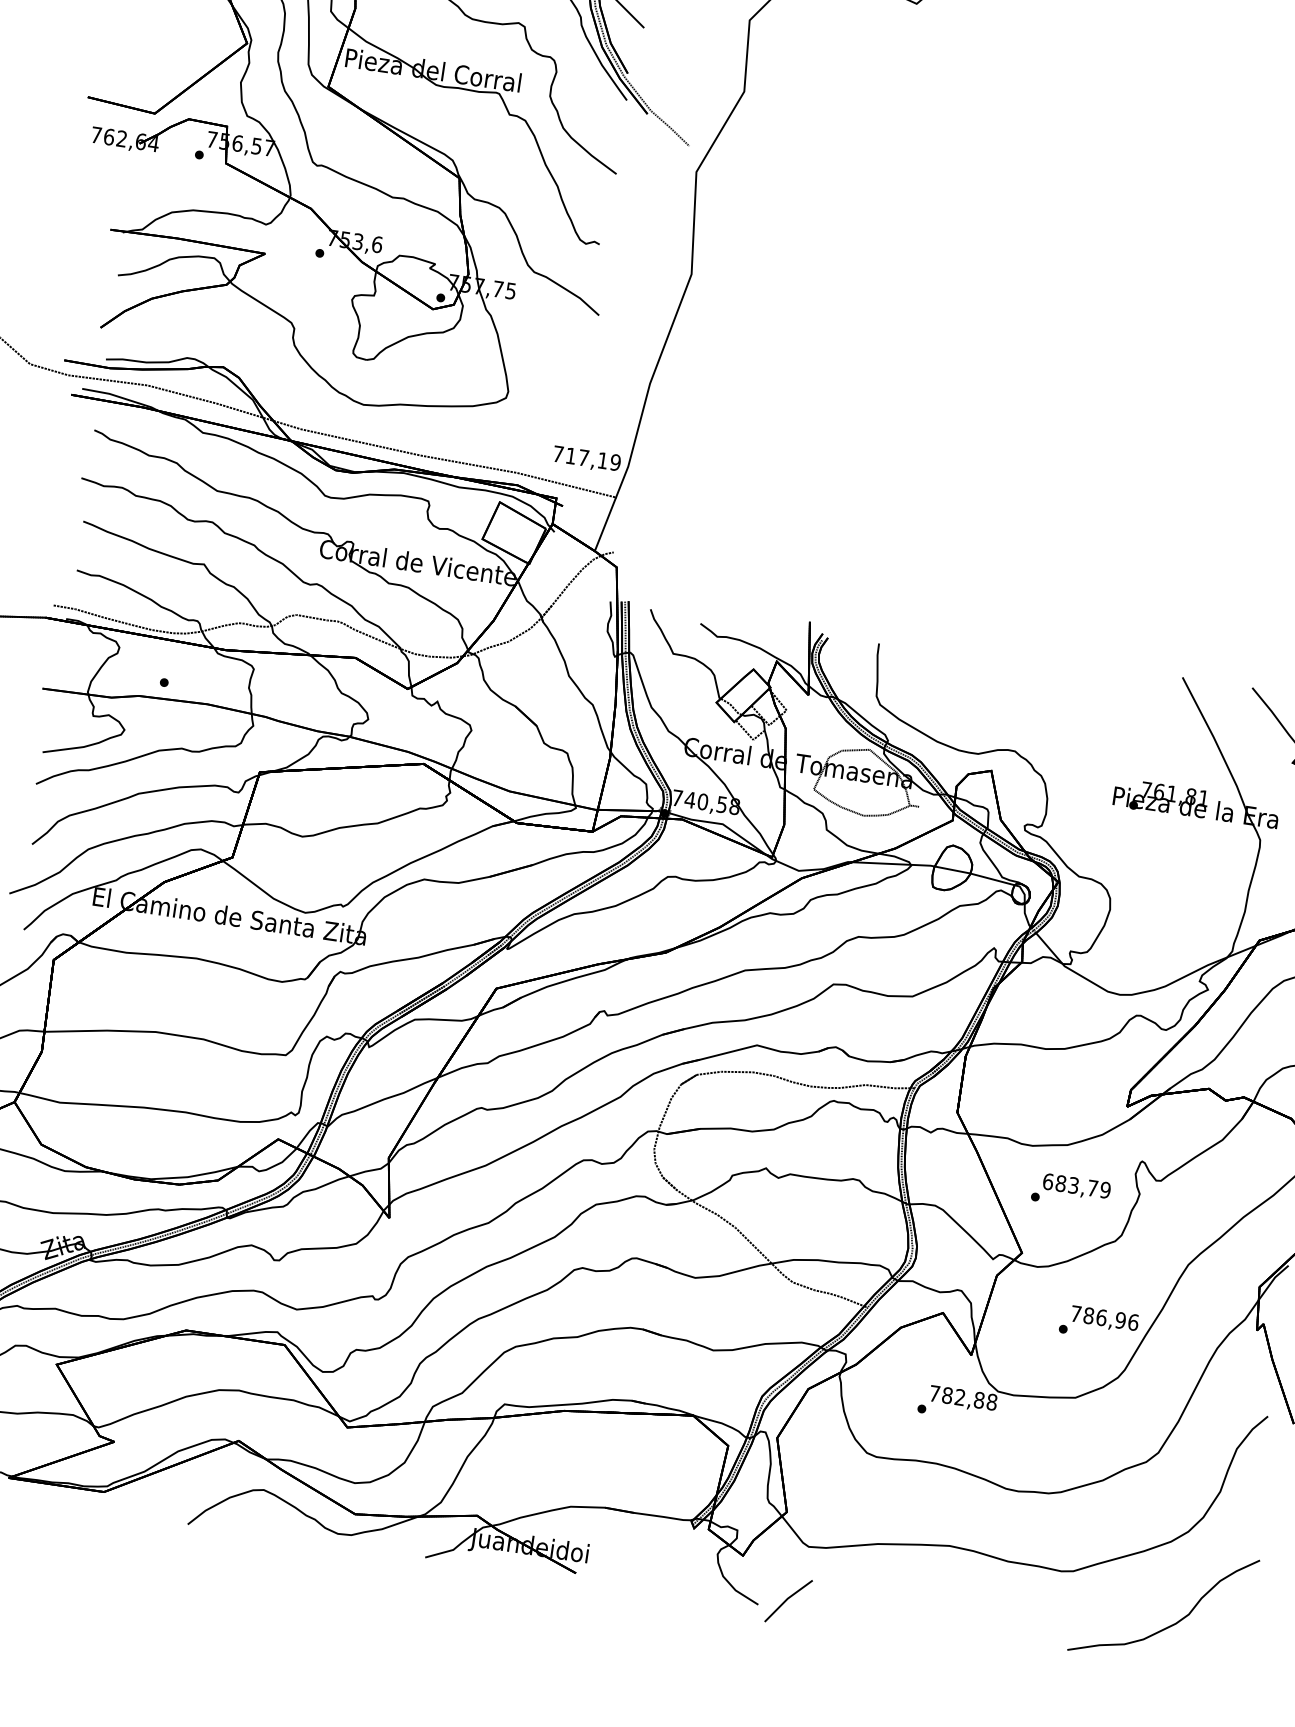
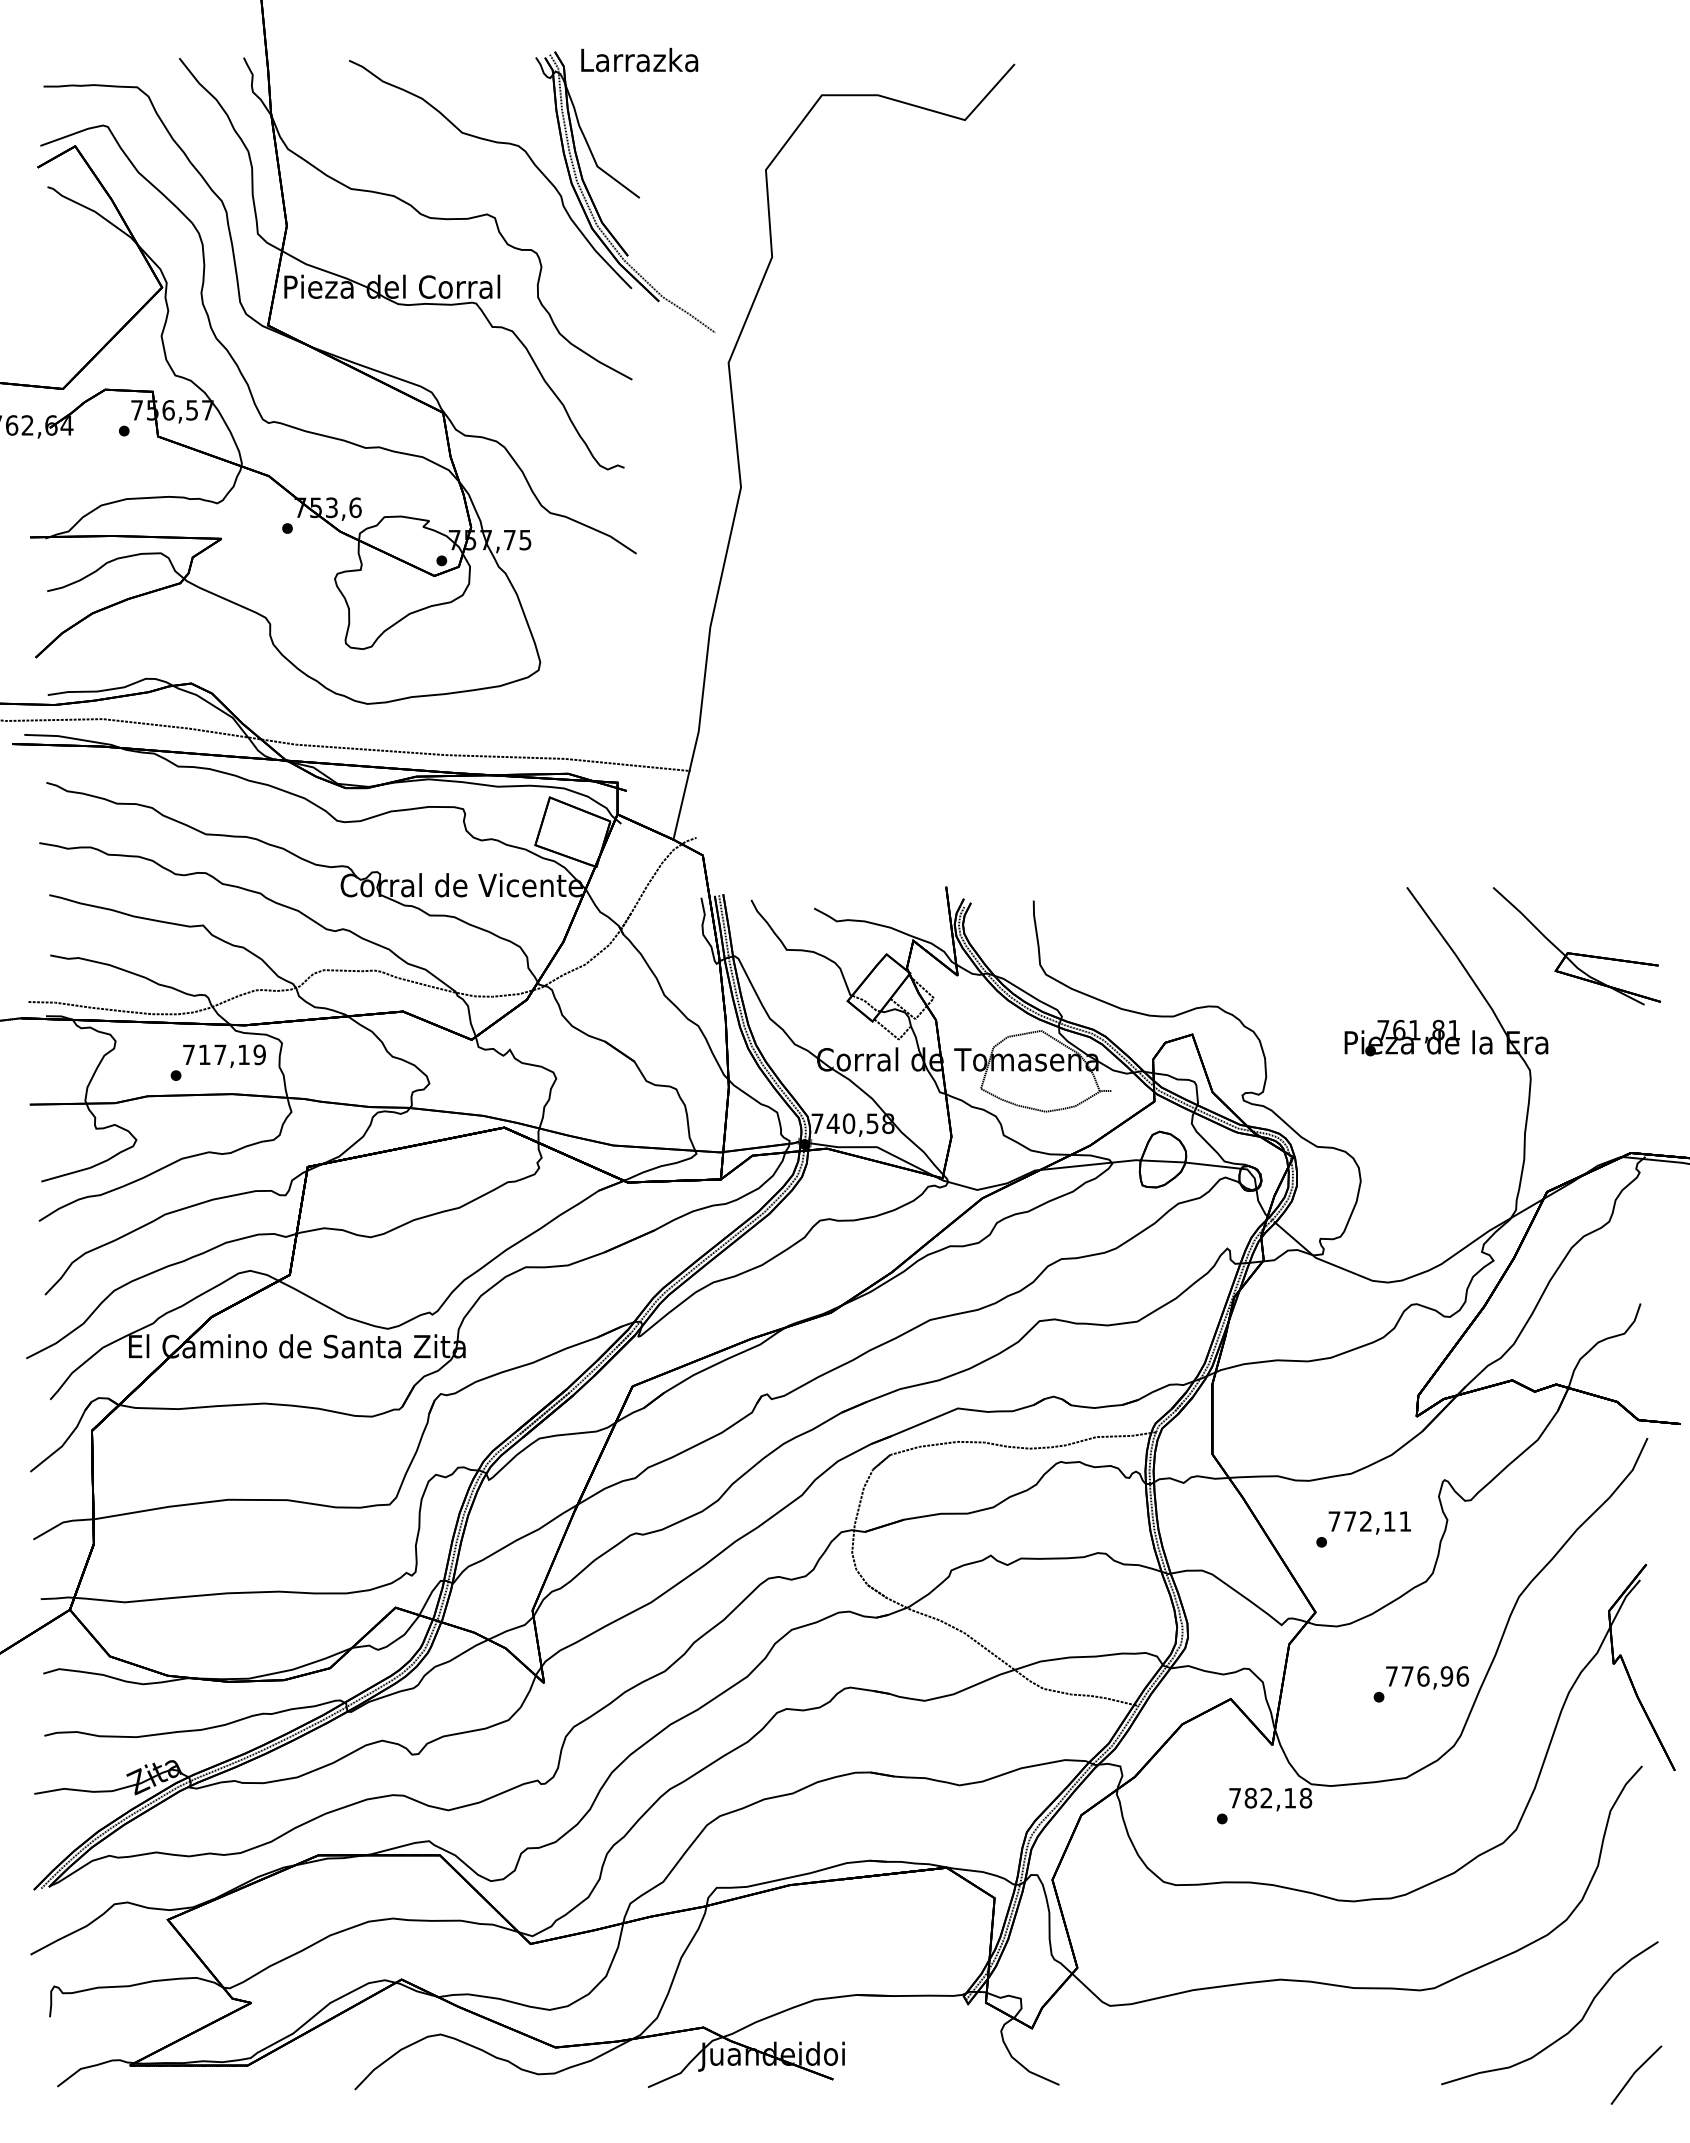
text: (587, 458) -> (224, 1055), moved
text: (1076, 1185) -> (1369, 1521), 683,79 -> 772,11
text: (1088, 1315) -> (1407, 1676), 786,96 -> 776,96
text: (979, 1399) -> (1290, 1797), 782,88 -> 782,18
line: (788, 1599) -> (1635, 2073), moved

